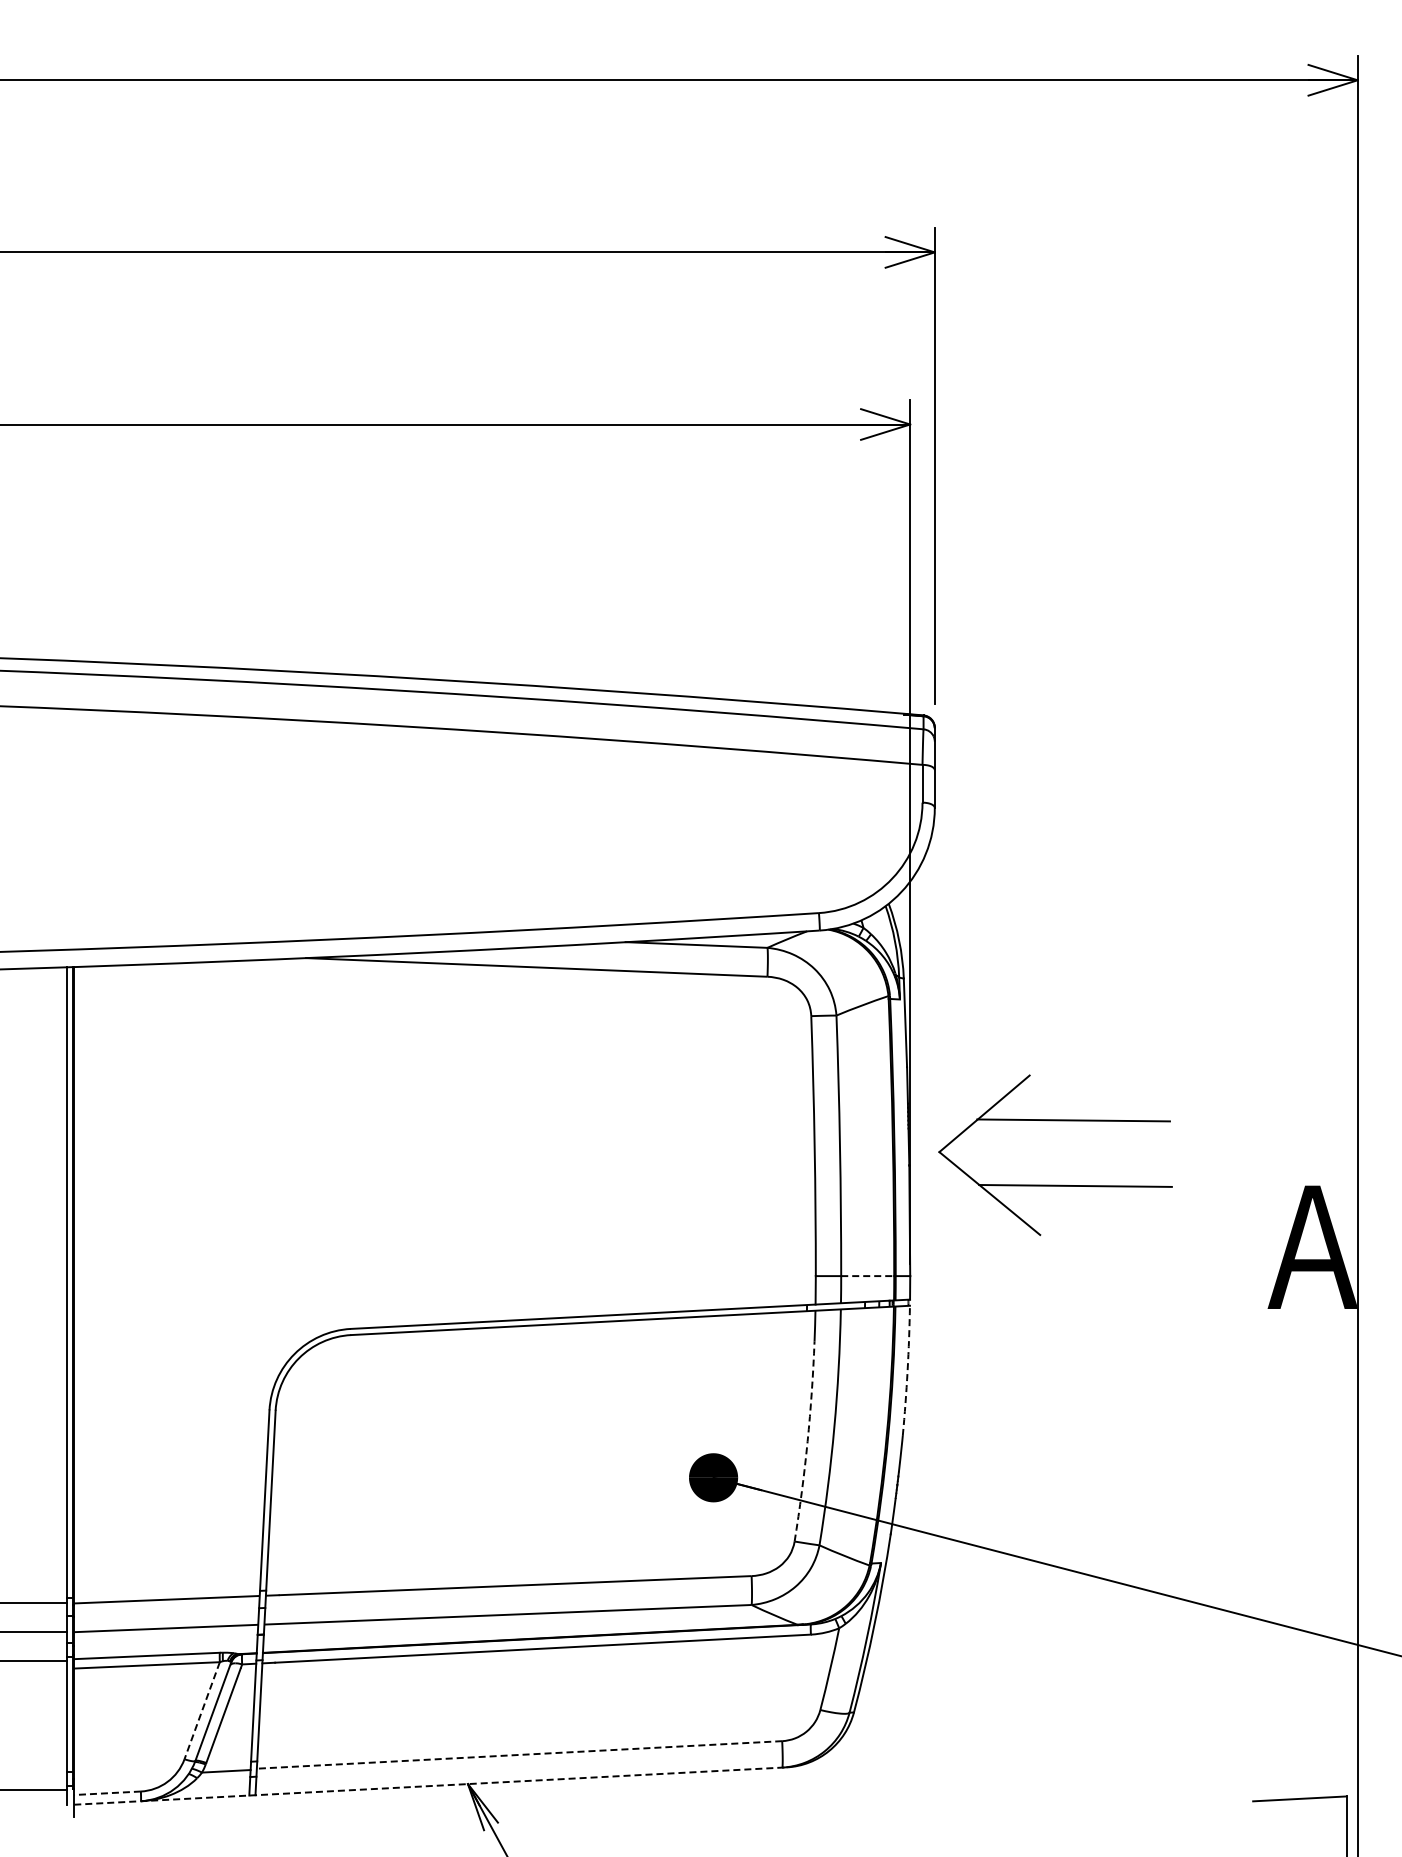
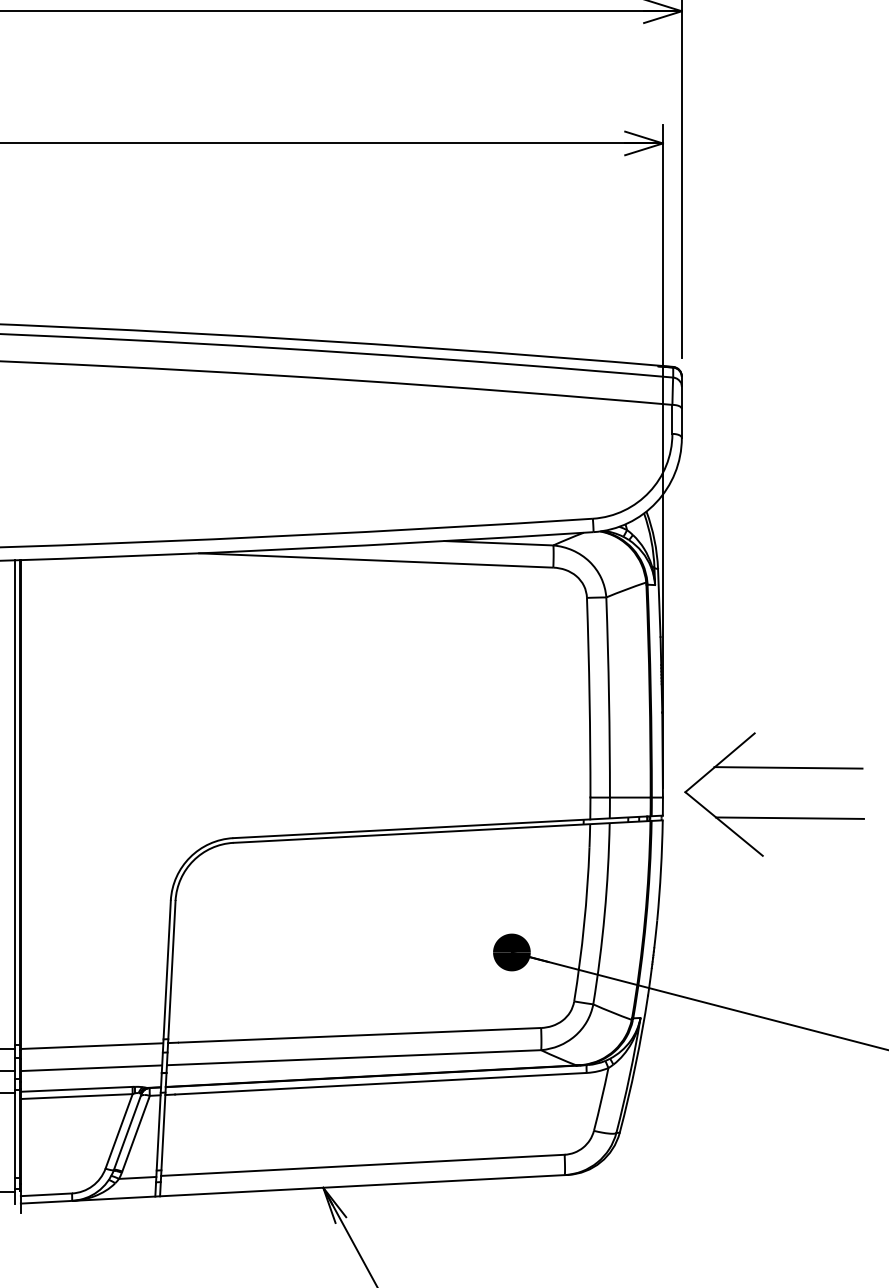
part: (1055, 1184) -> (774, 817), moved
line: (867, 1276) -> (630, 797), dashed -> solid
arc: (907, 1370) -> (660, 870), dashed -> solid
arc: (807, 1441) -> (584, 924), dashed -> solid
line: (202, 1710) -> (119, 1131), dashed -> solid
line: (519, 1754) -> (362, 1165), dashed -> solid
line: (430, 1786) -> (294, 1189), dashed -> solid
line: (107, 1793) -> (46, 1194), dashed -> solid

